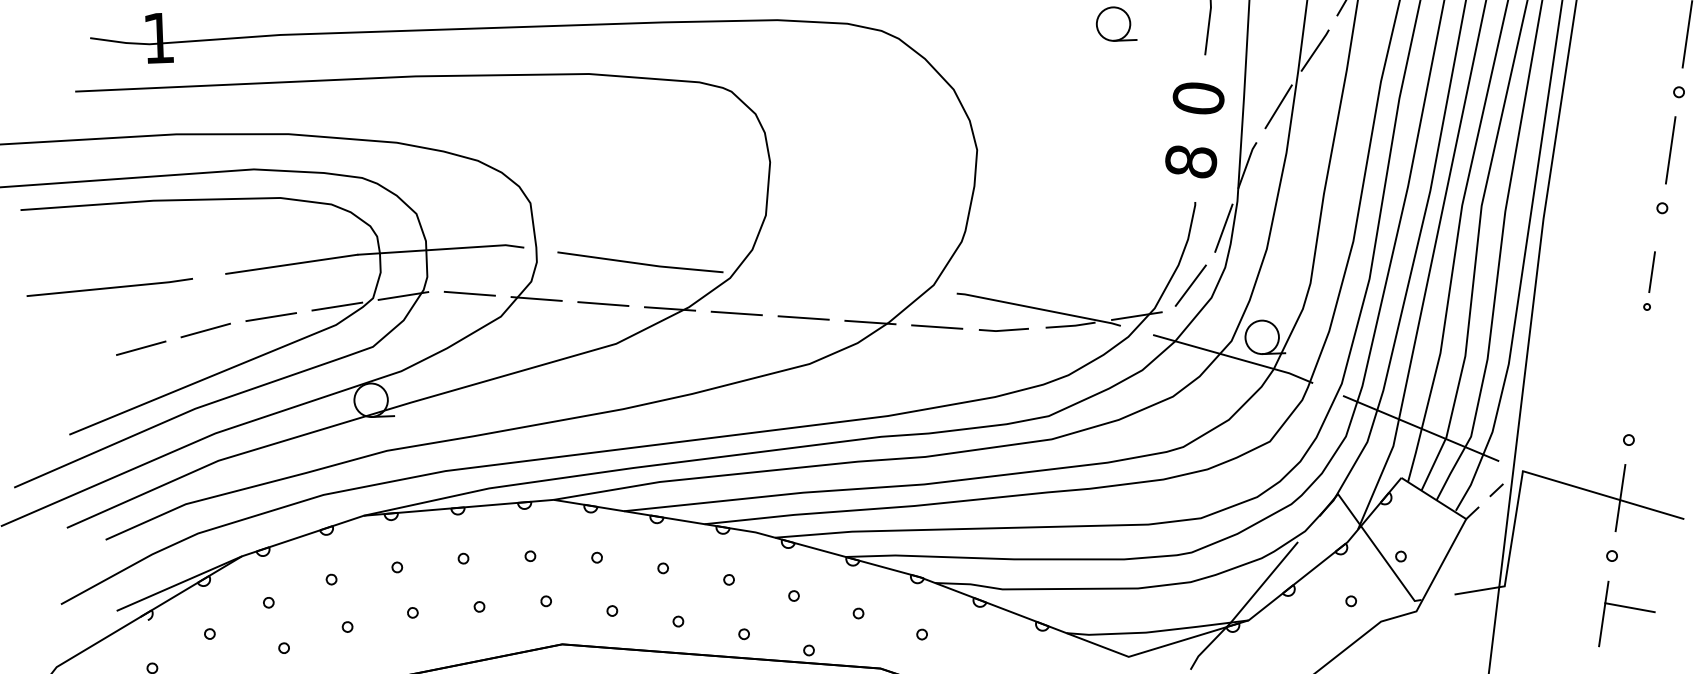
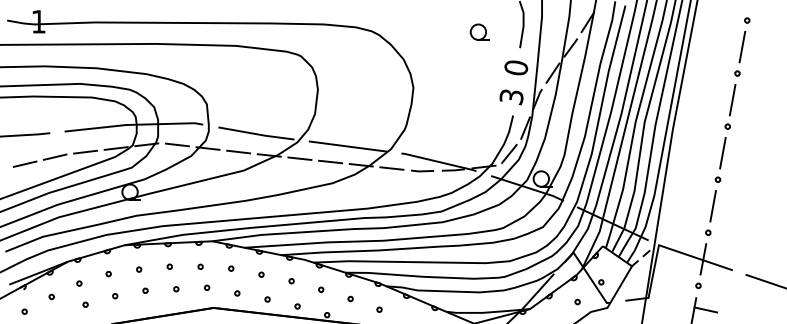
text: (1190, 162) -> (511, 97), 8 -> 3
part: (1649, 280) -> (720, 159), size x1.67
line: (839, 282) -> (347, 146), added
line: (1635, 382) -> (712, 206), added

